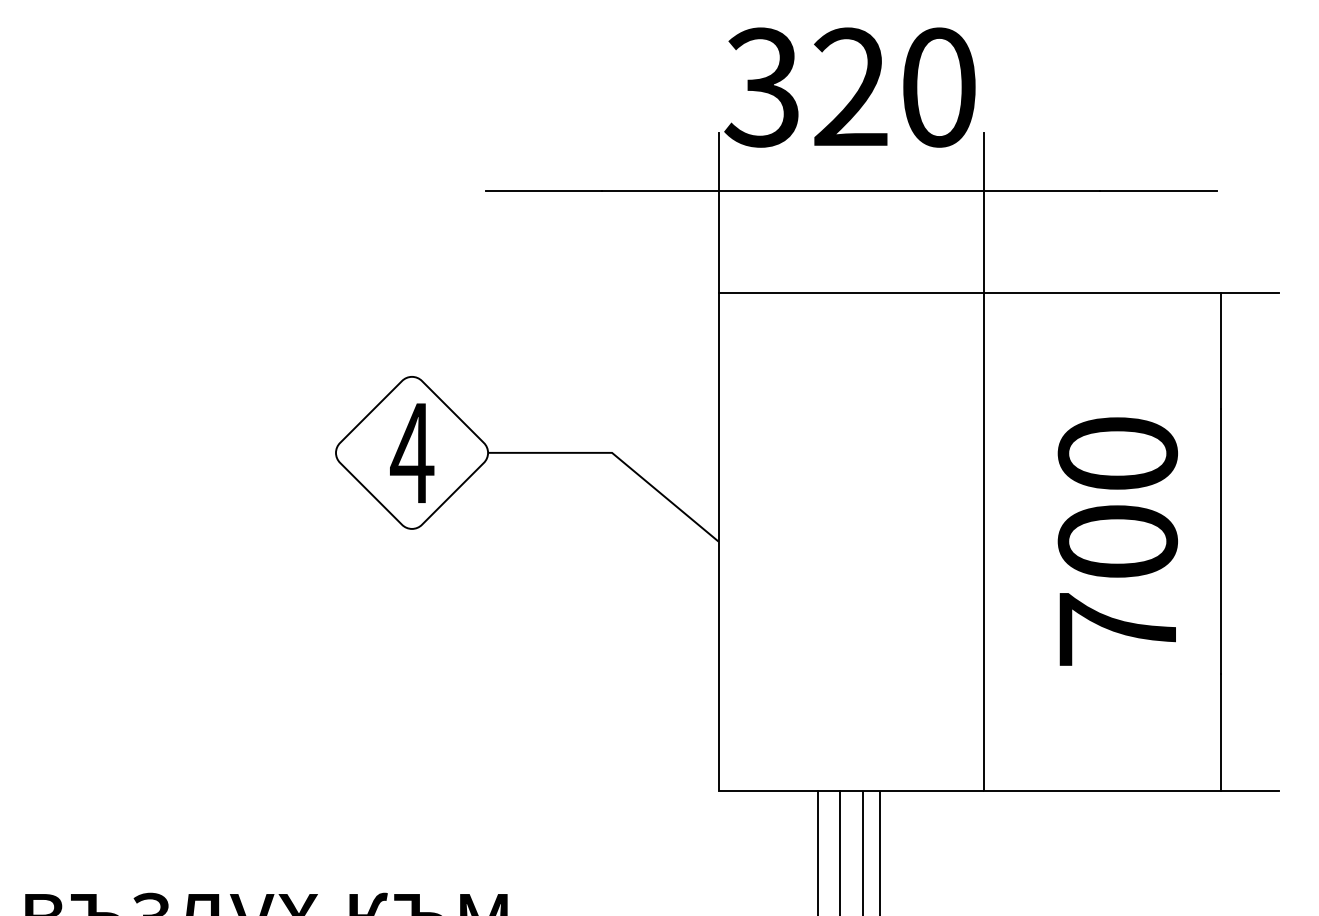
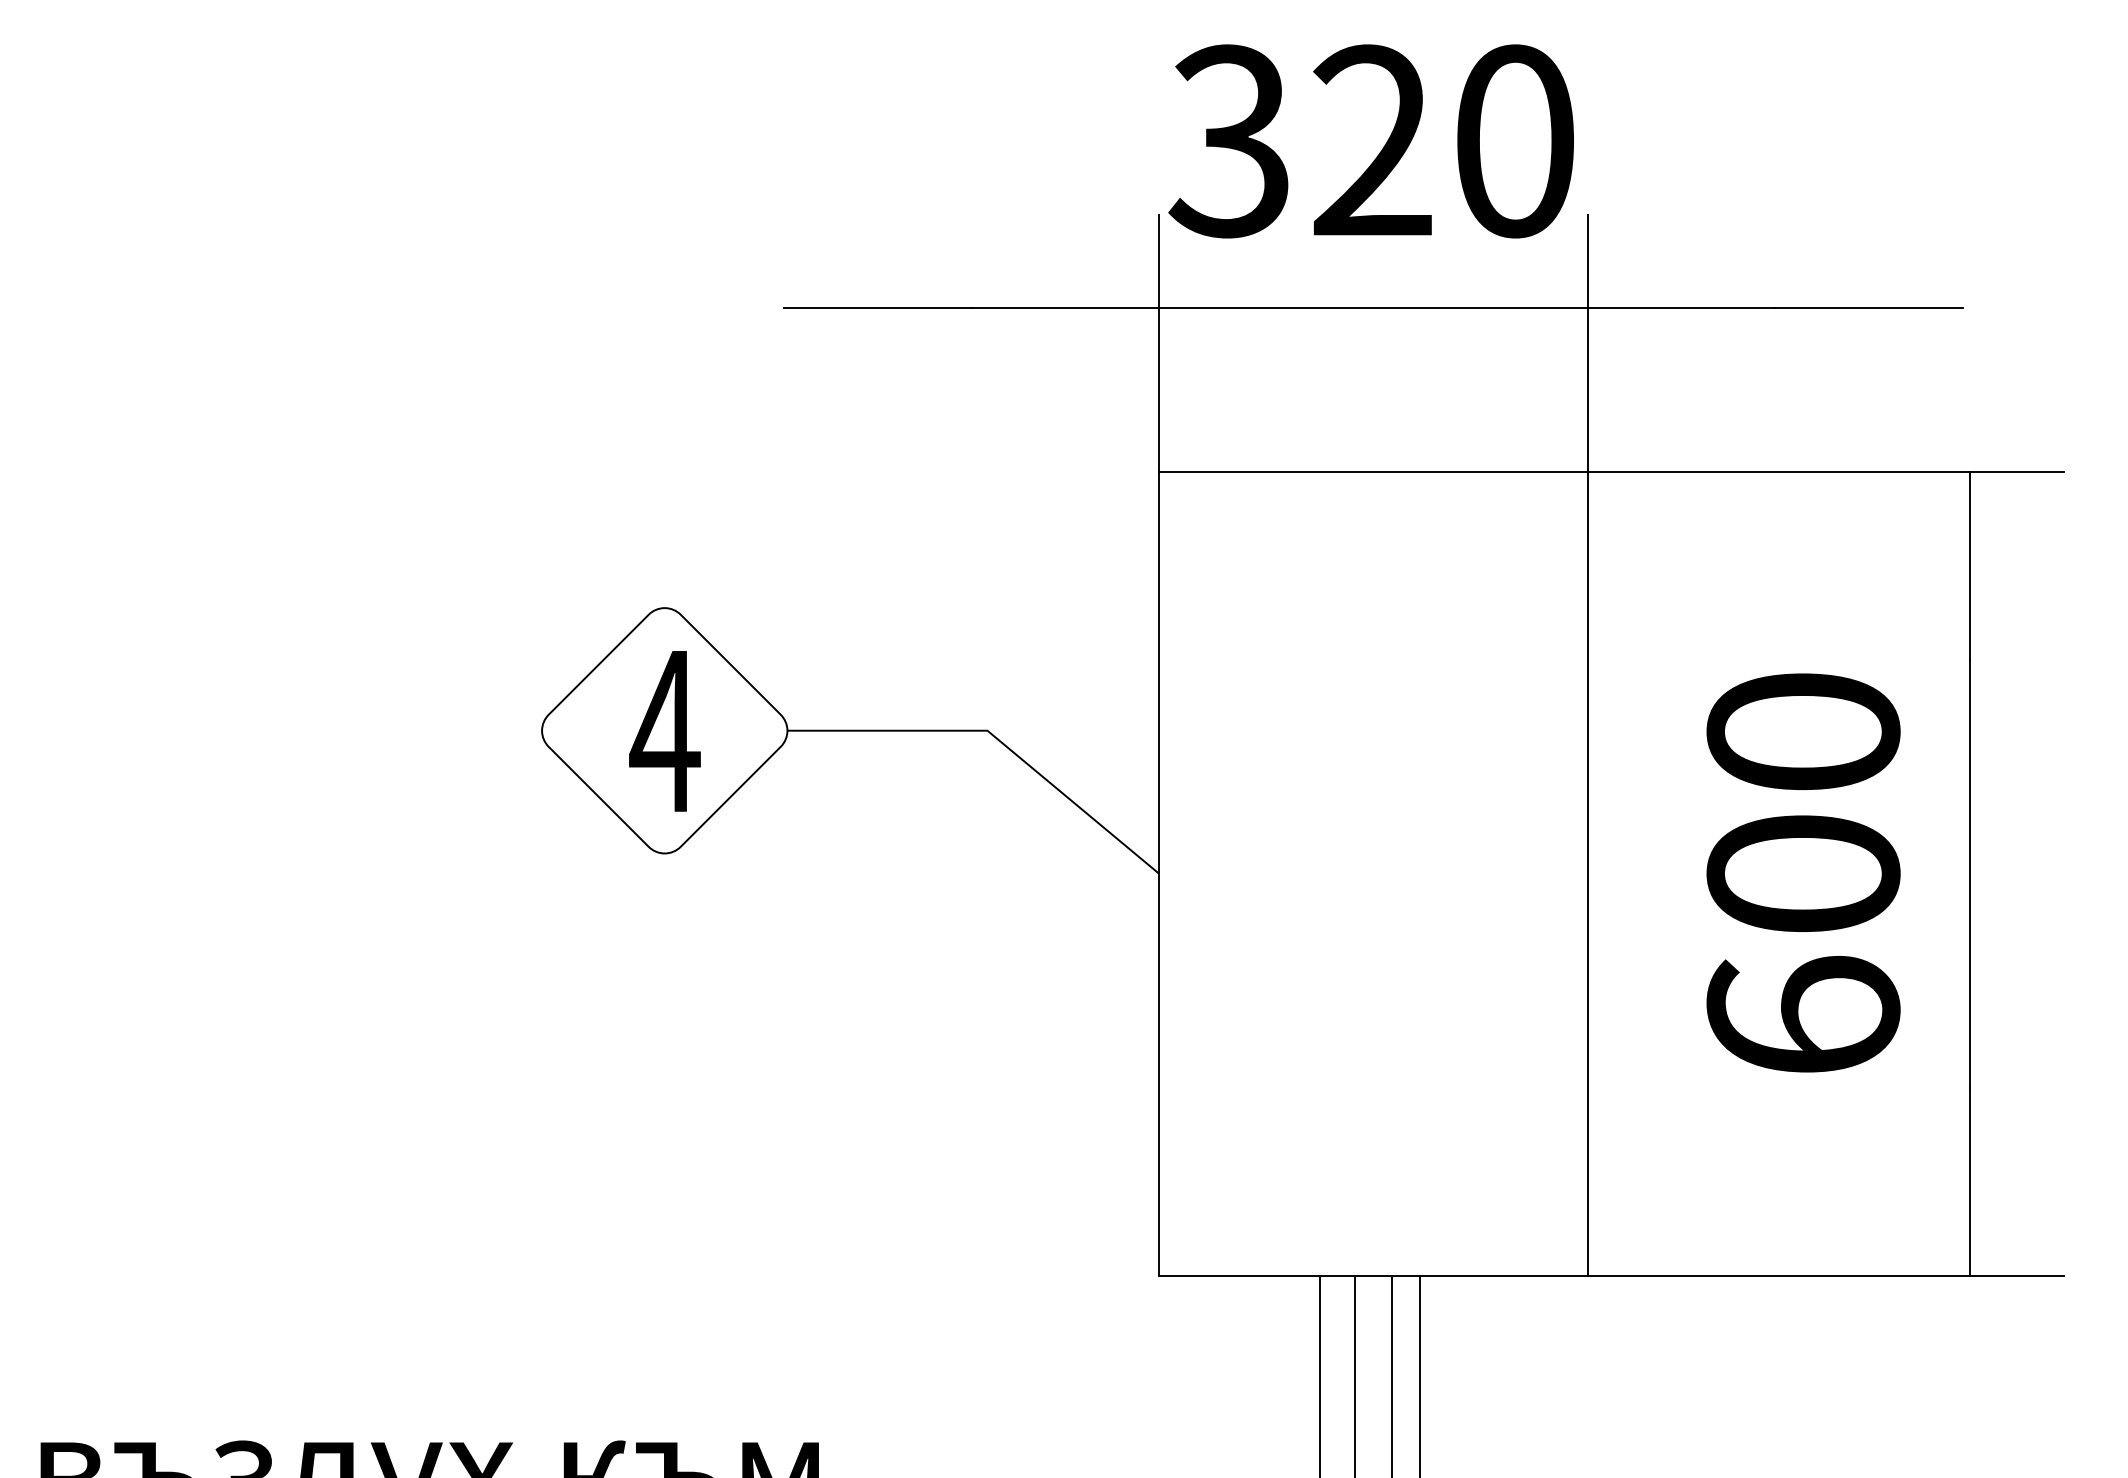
text: (1117, 628) -> (1802, 1014), 700 -> 600

